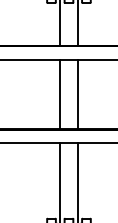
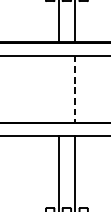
line: (60, 94) -> (58, 89), removed
line: (77, 95) -> (75, 90), solid -> dashed

